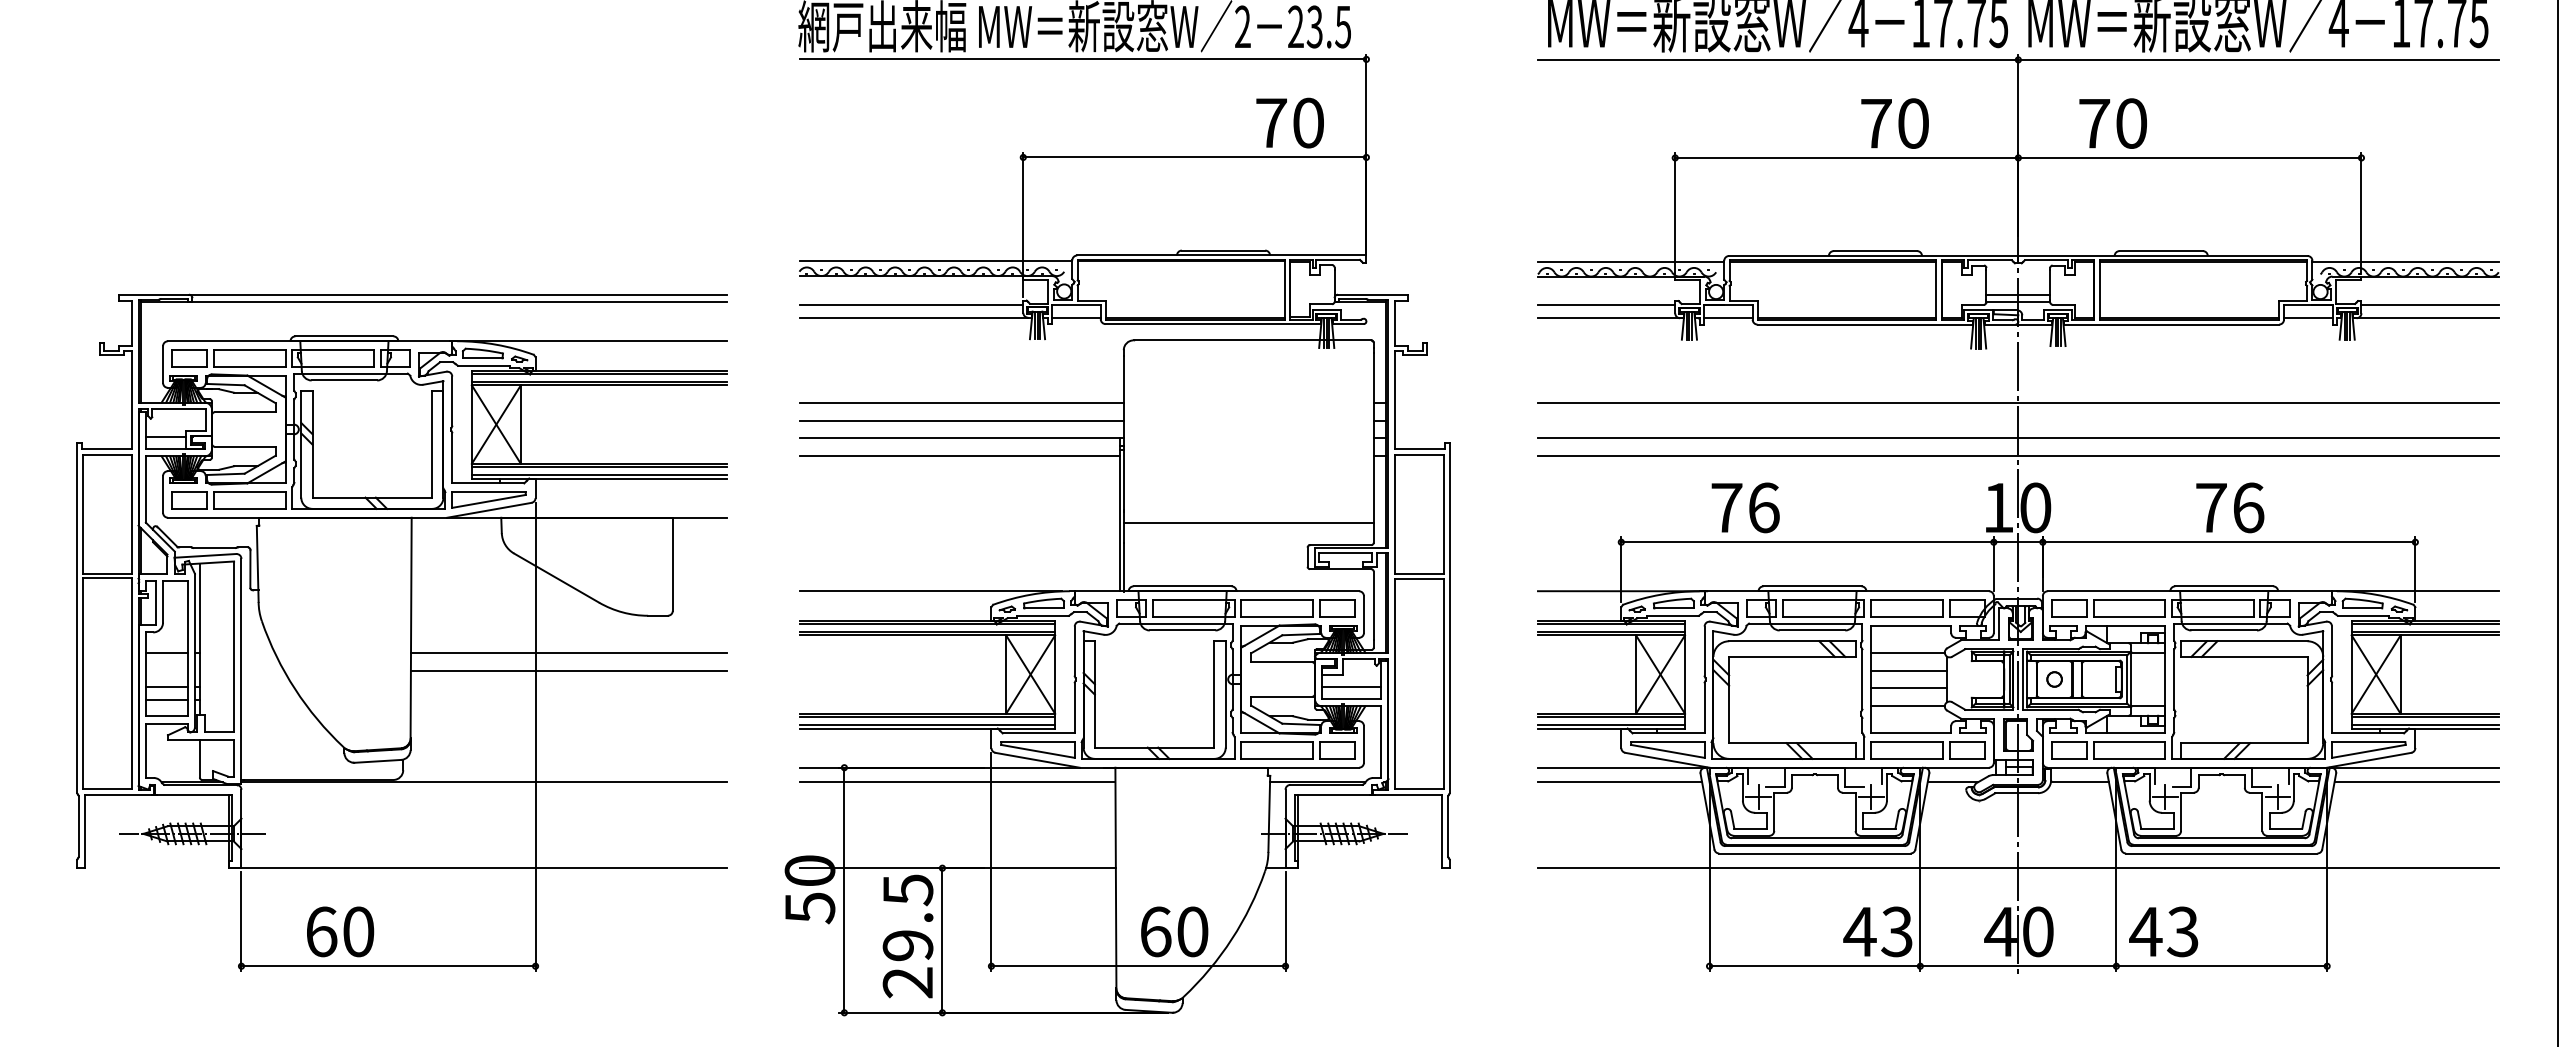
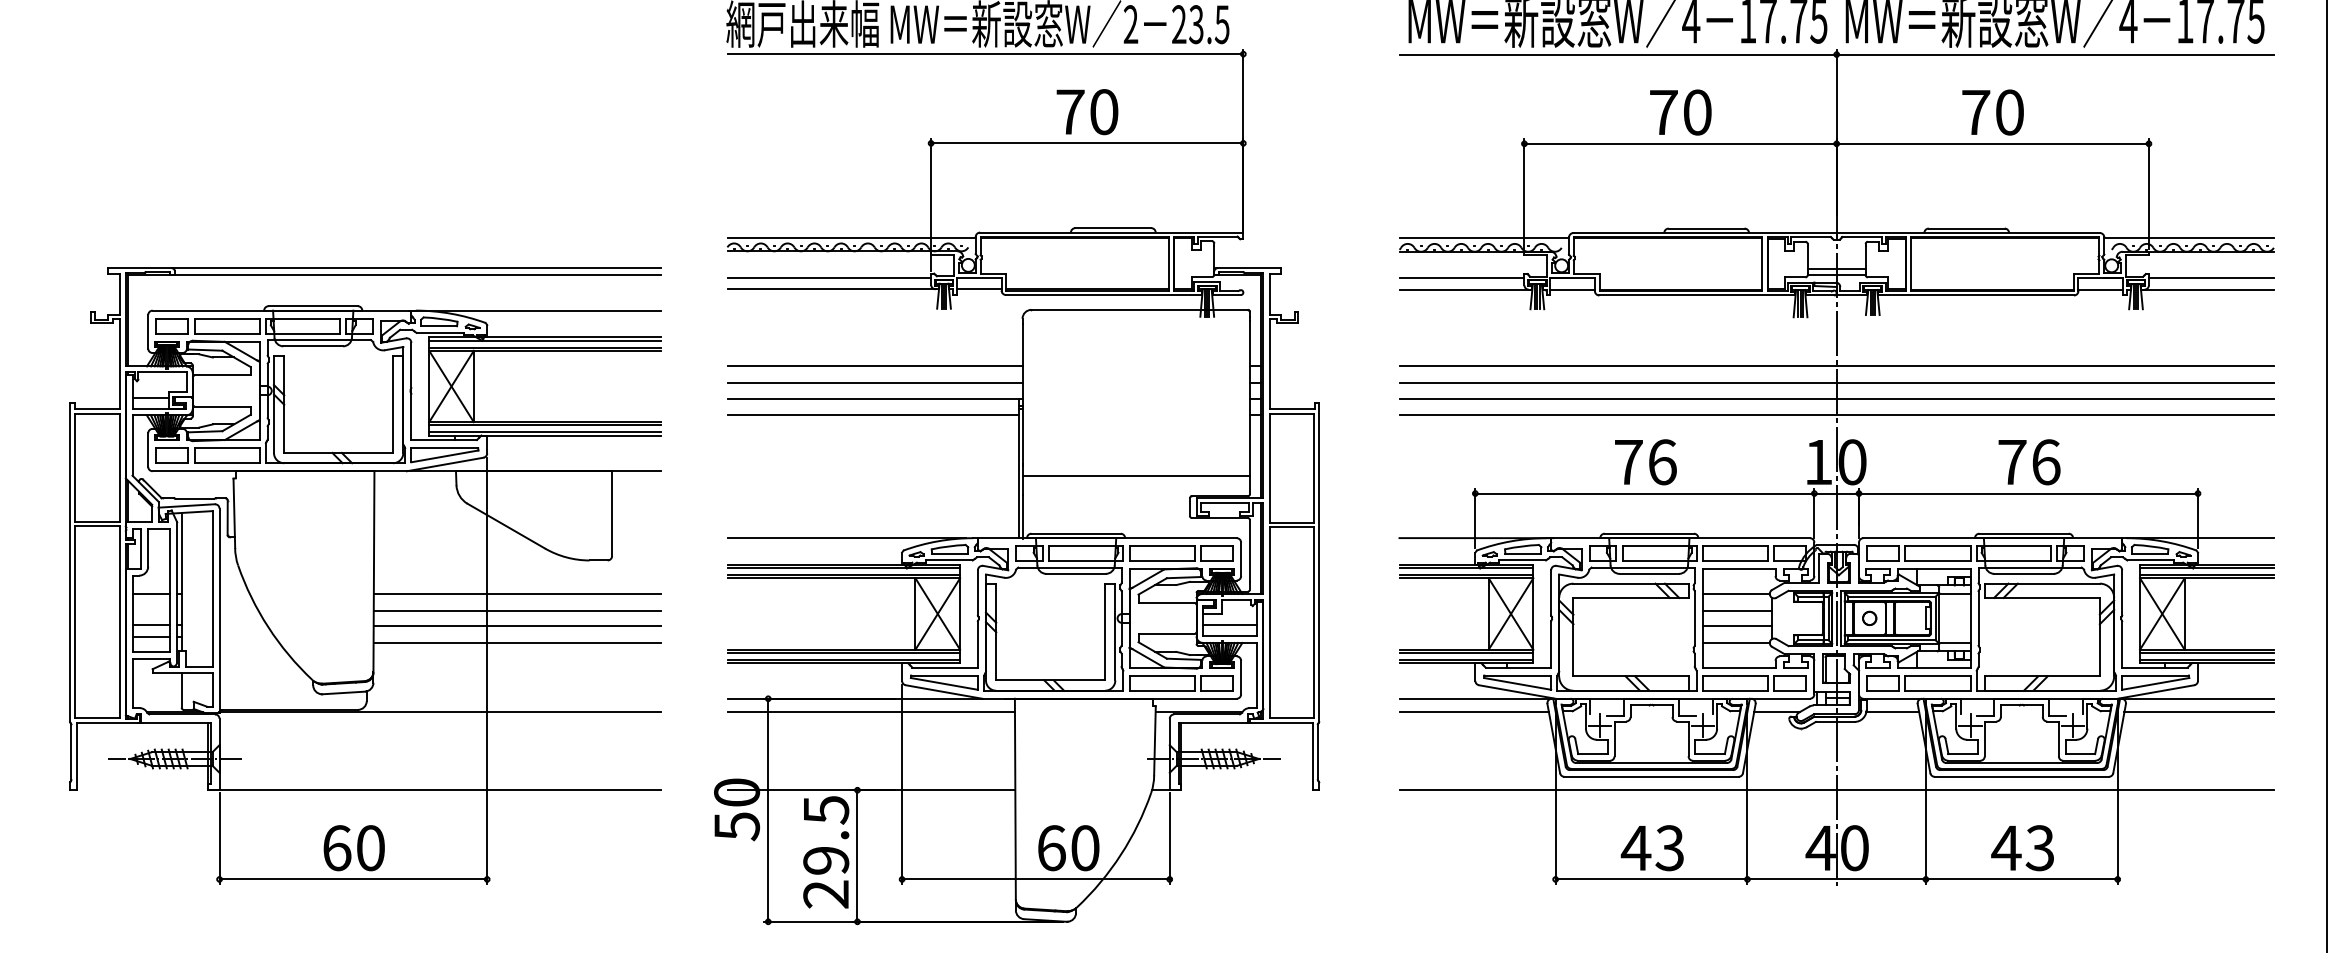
text: (1289, 122) -> (1086, 111), moved
text: (1894, 123) -> (1680, 112), moved
text: (2112, 123) -> (1992, 112), moved
line: (2017, 421) -> (1835, 383), added
text: (1745, 507) -> (1645, 461), moved
line: (568, 687) -> (517, 625), added
line: (568, 706) -> (517, 643), added
text: (340, 931) -> (354, 847), moved
text: (1877, 931) -> (1652, 847), moved
text: (2163, 931) -> (2022, 847), moved

